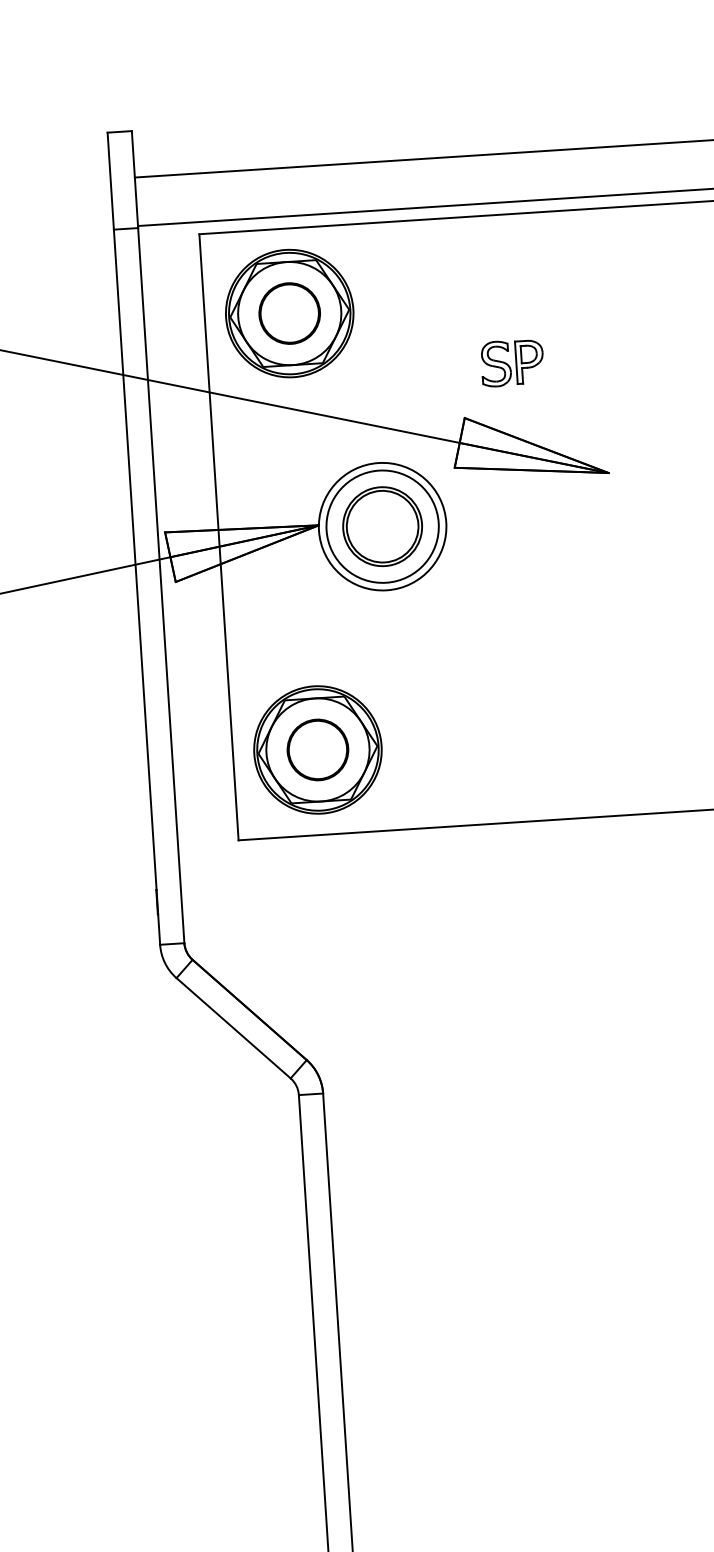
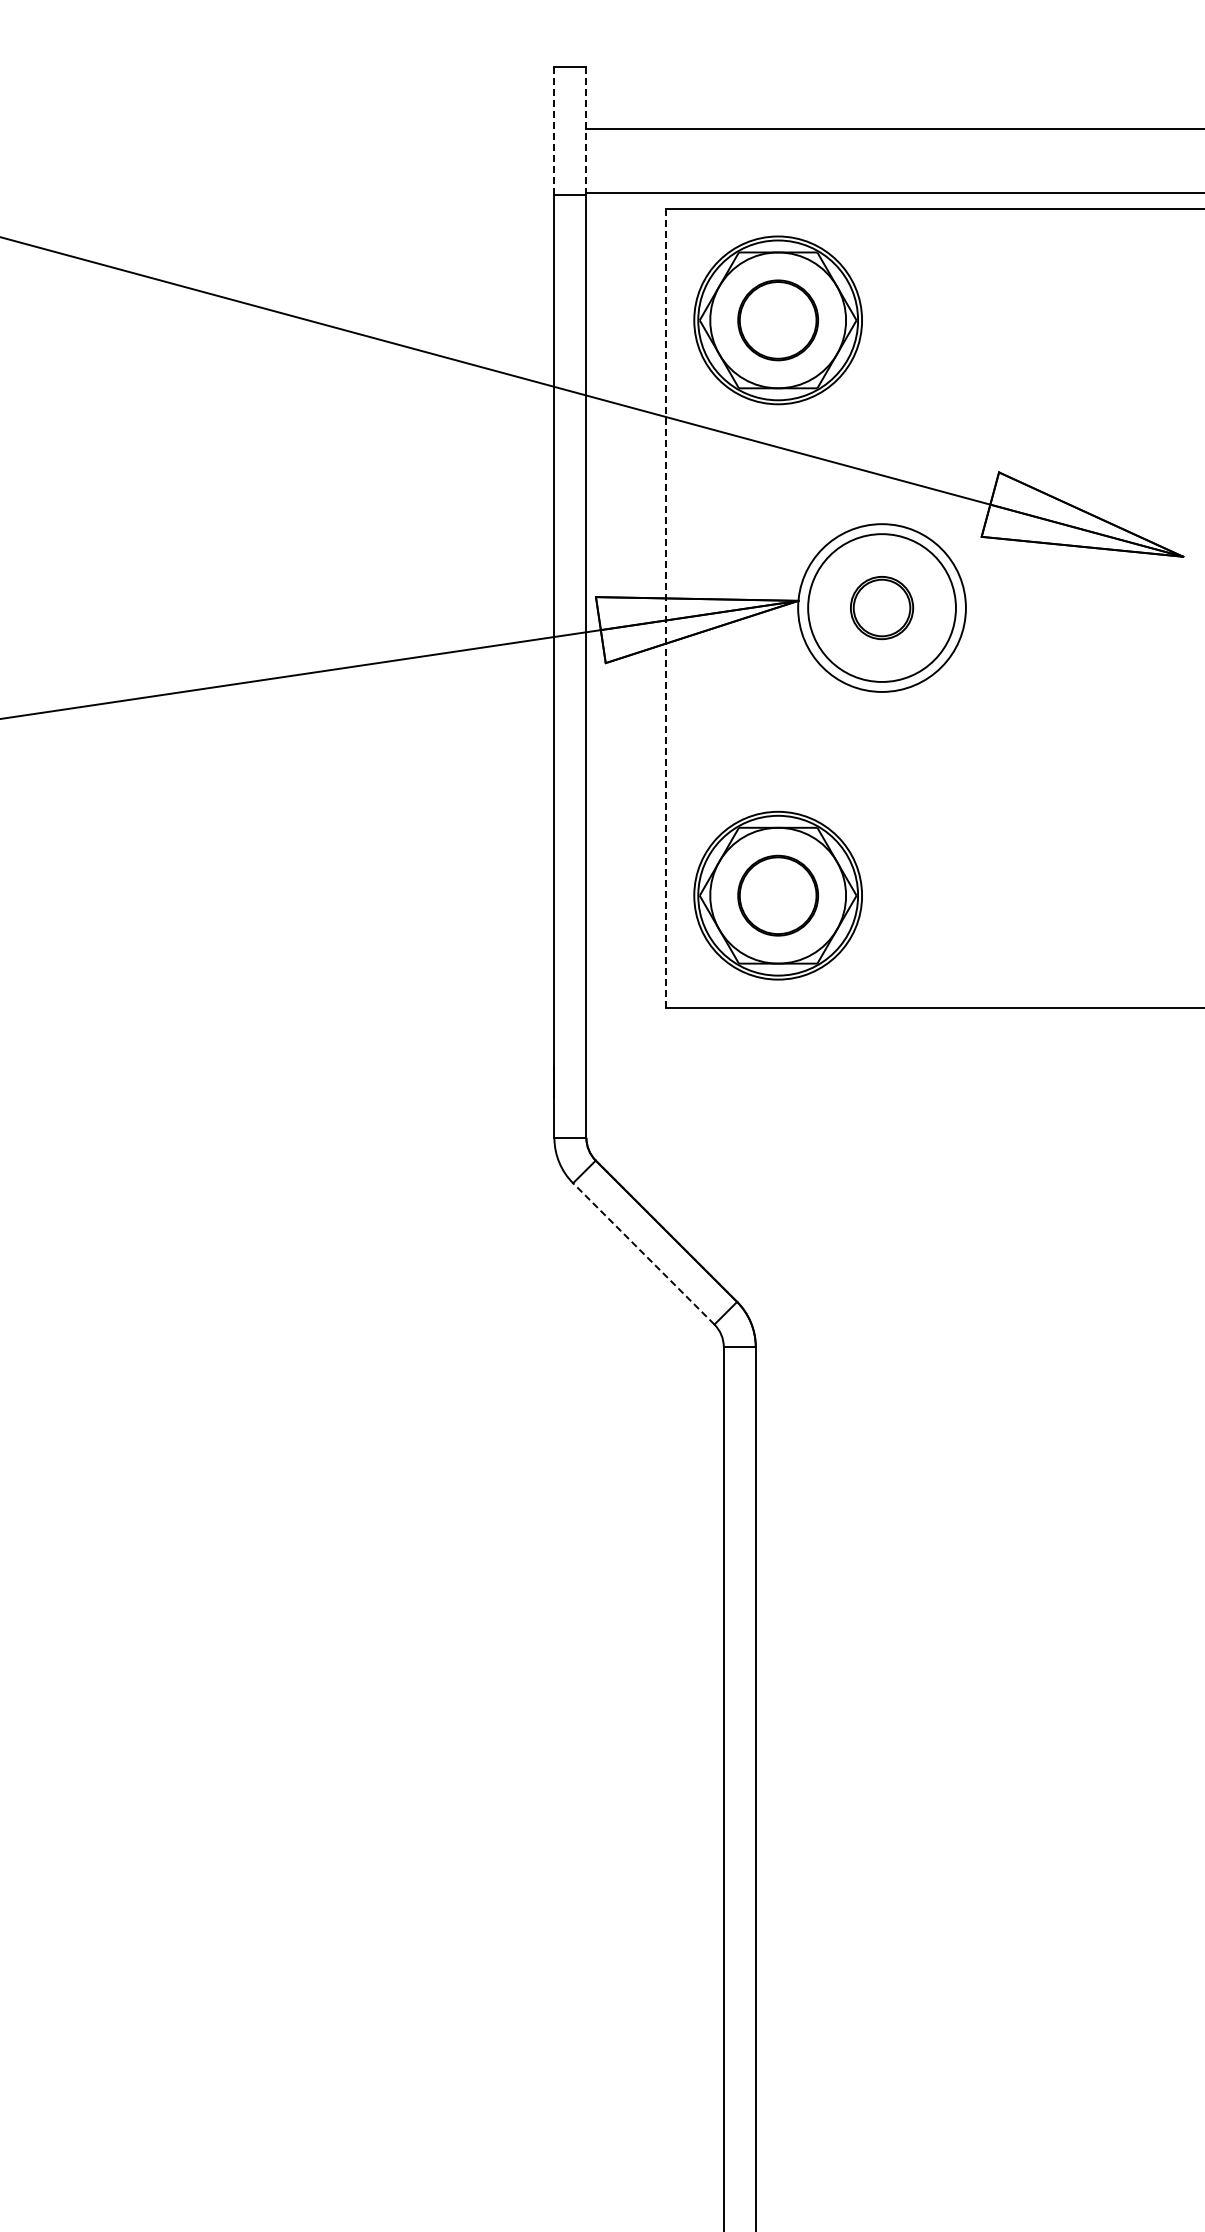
line: (135, 179) -> (586, 131), solid -> dashed
line: (110, 181) -> (554, 131), solid -> dashed
part: (512, 363) -> (1066, 404), removed
part: (382, 526) -> (881, 607), size x0.6
line: (219, 537) -> (666, 608), solid -> dashed
line: (233, 1027) -> (643, 1253), solid -> dashed

